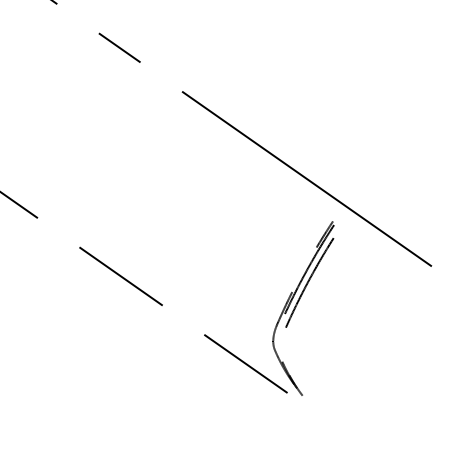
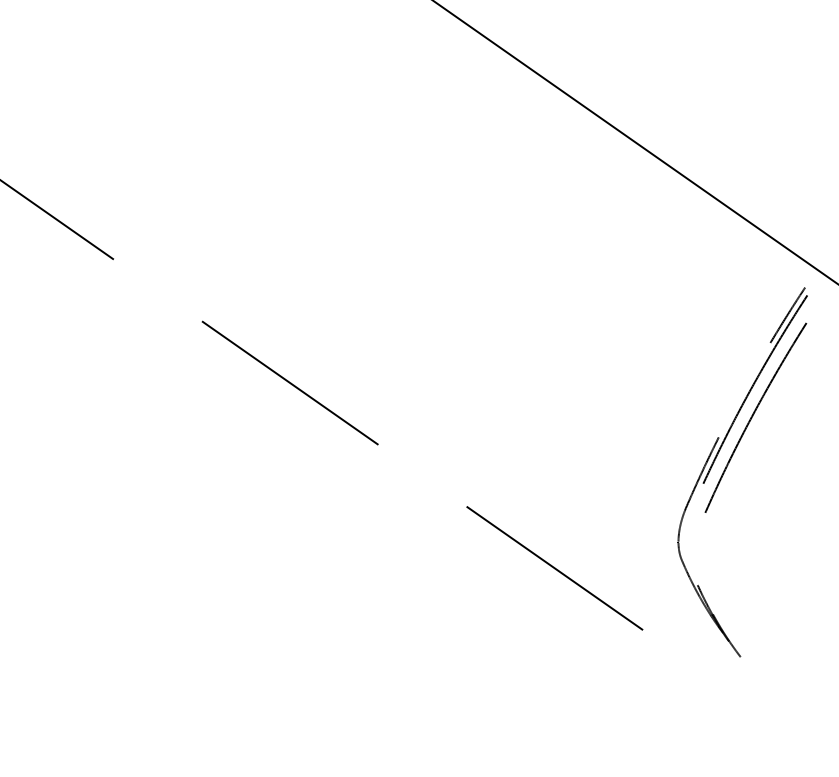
part: (297, 305) -> (729, 465), moved

